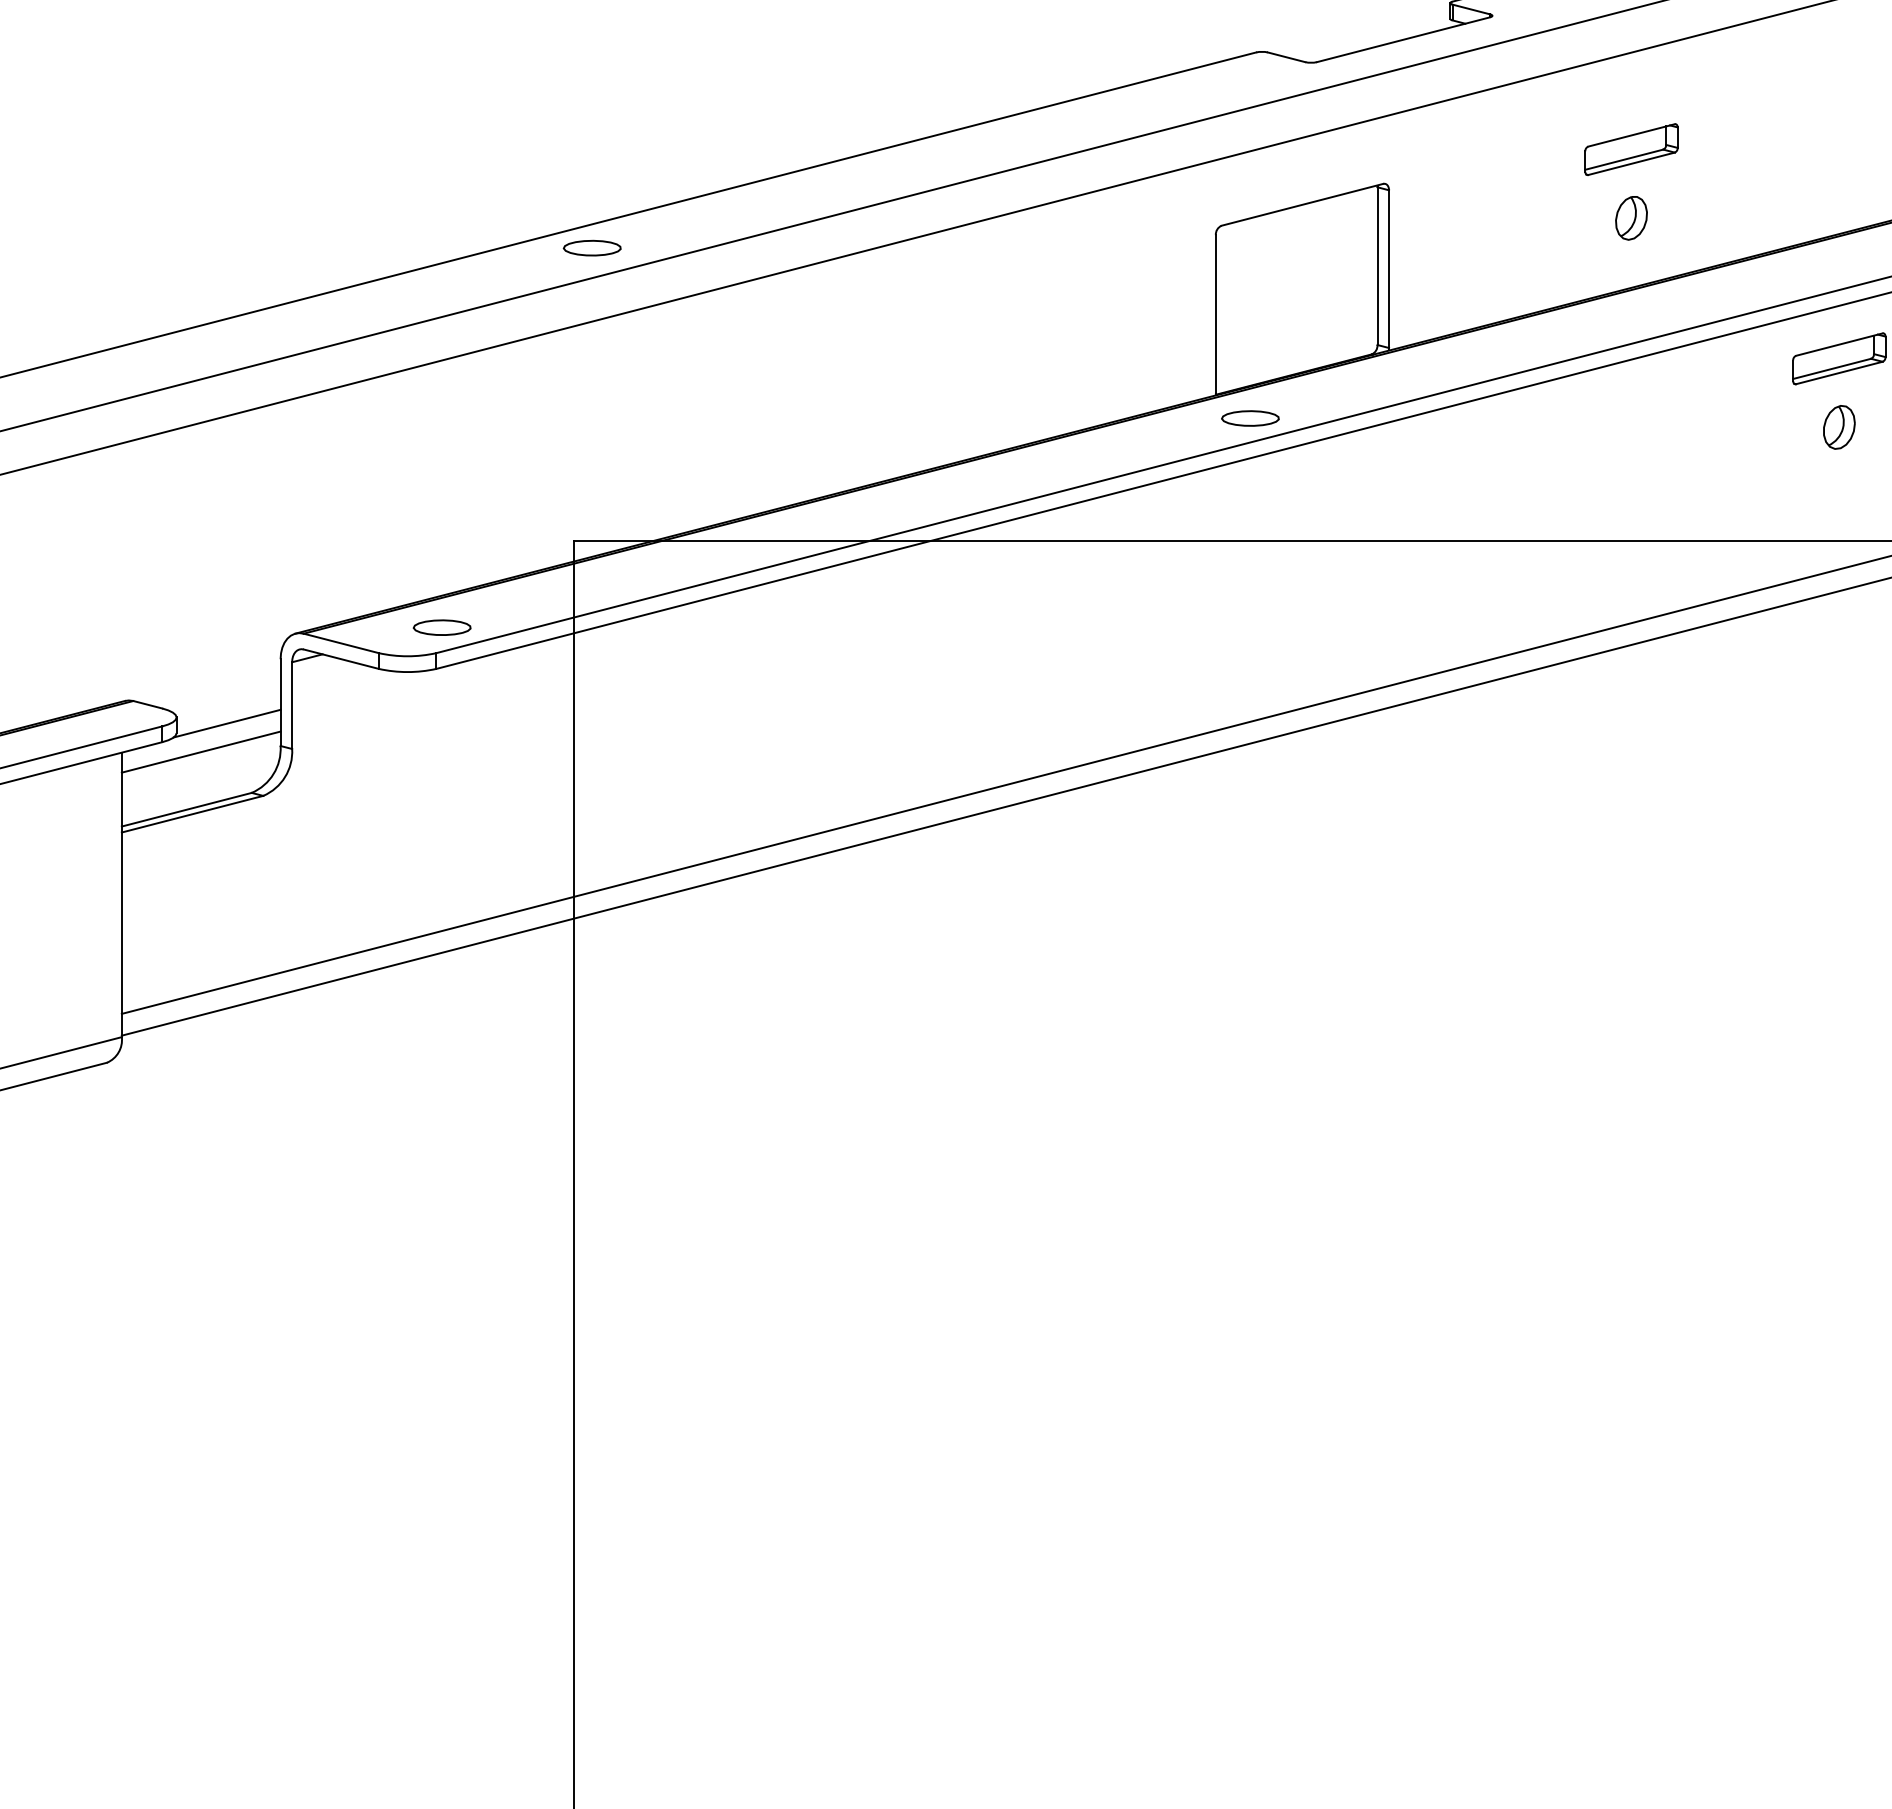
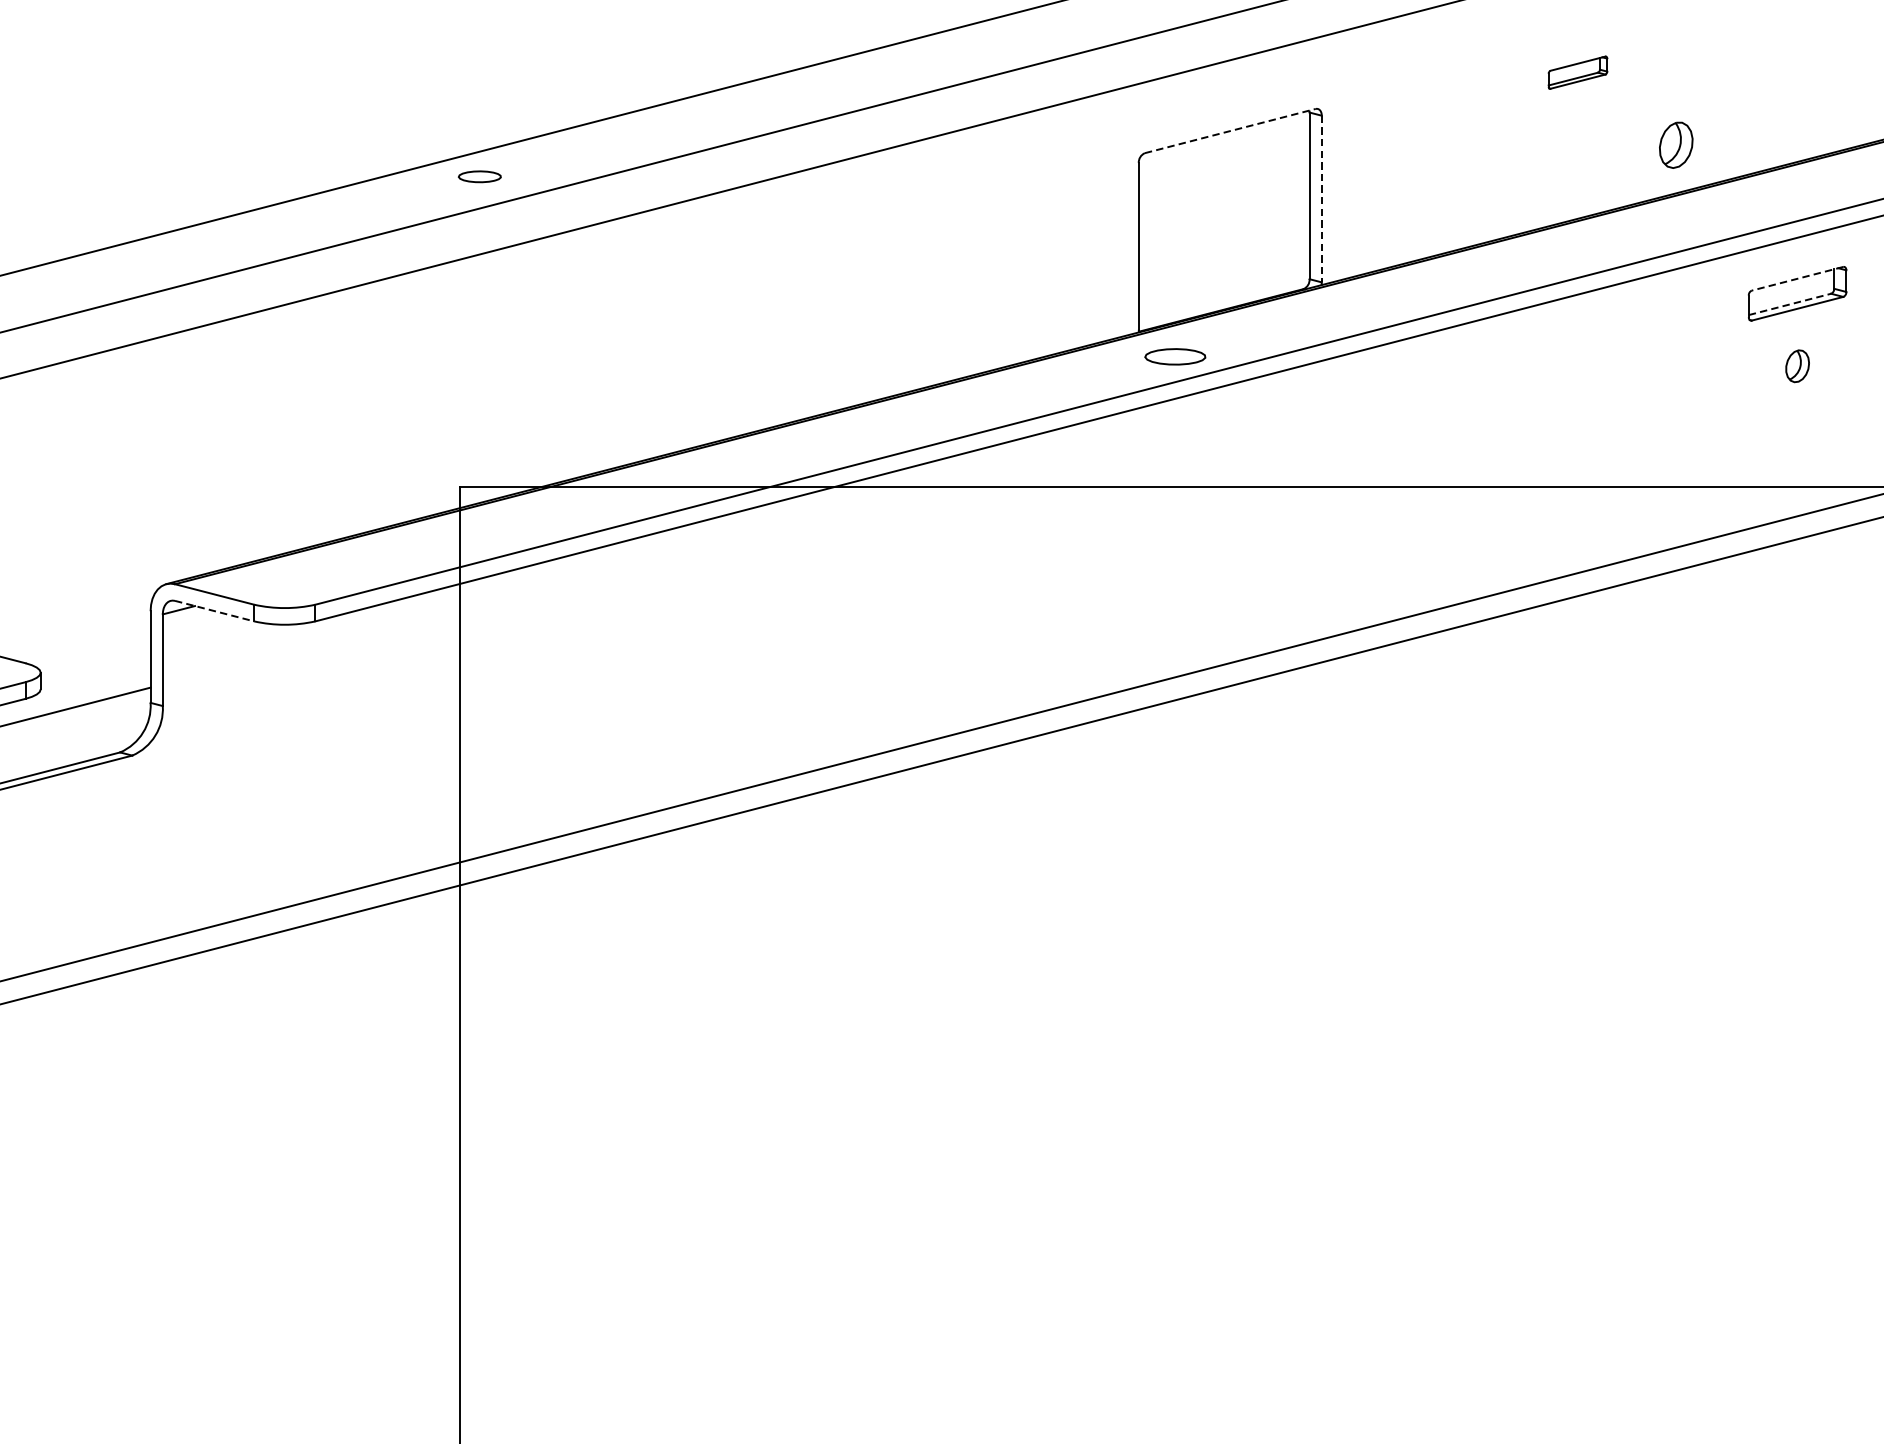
part: (1631, 149) -> (1577, 72), size x0.6
line: (1302, 204) -> (1230, 130), solid -> dashed
part: (1631, 218) -> (1676, 145), moved
part: (591, 247) -> (479, 176), size x0.7
line: (1389, 269) -> (1322, 199), solid -> dashed
line: (1839, 344) -> (1797, 278), solid -> dashed
line: (1832, 368) -> (1790, 304), solid -> dashed
part: (1839, 427) -> (1797, 366), size x0.7
part: (441, 627) -> (320, 577), removed
line: (341, 659) -> (214, 611), solid -> dashed
line: (226, 723) -> (93, 679), removed

